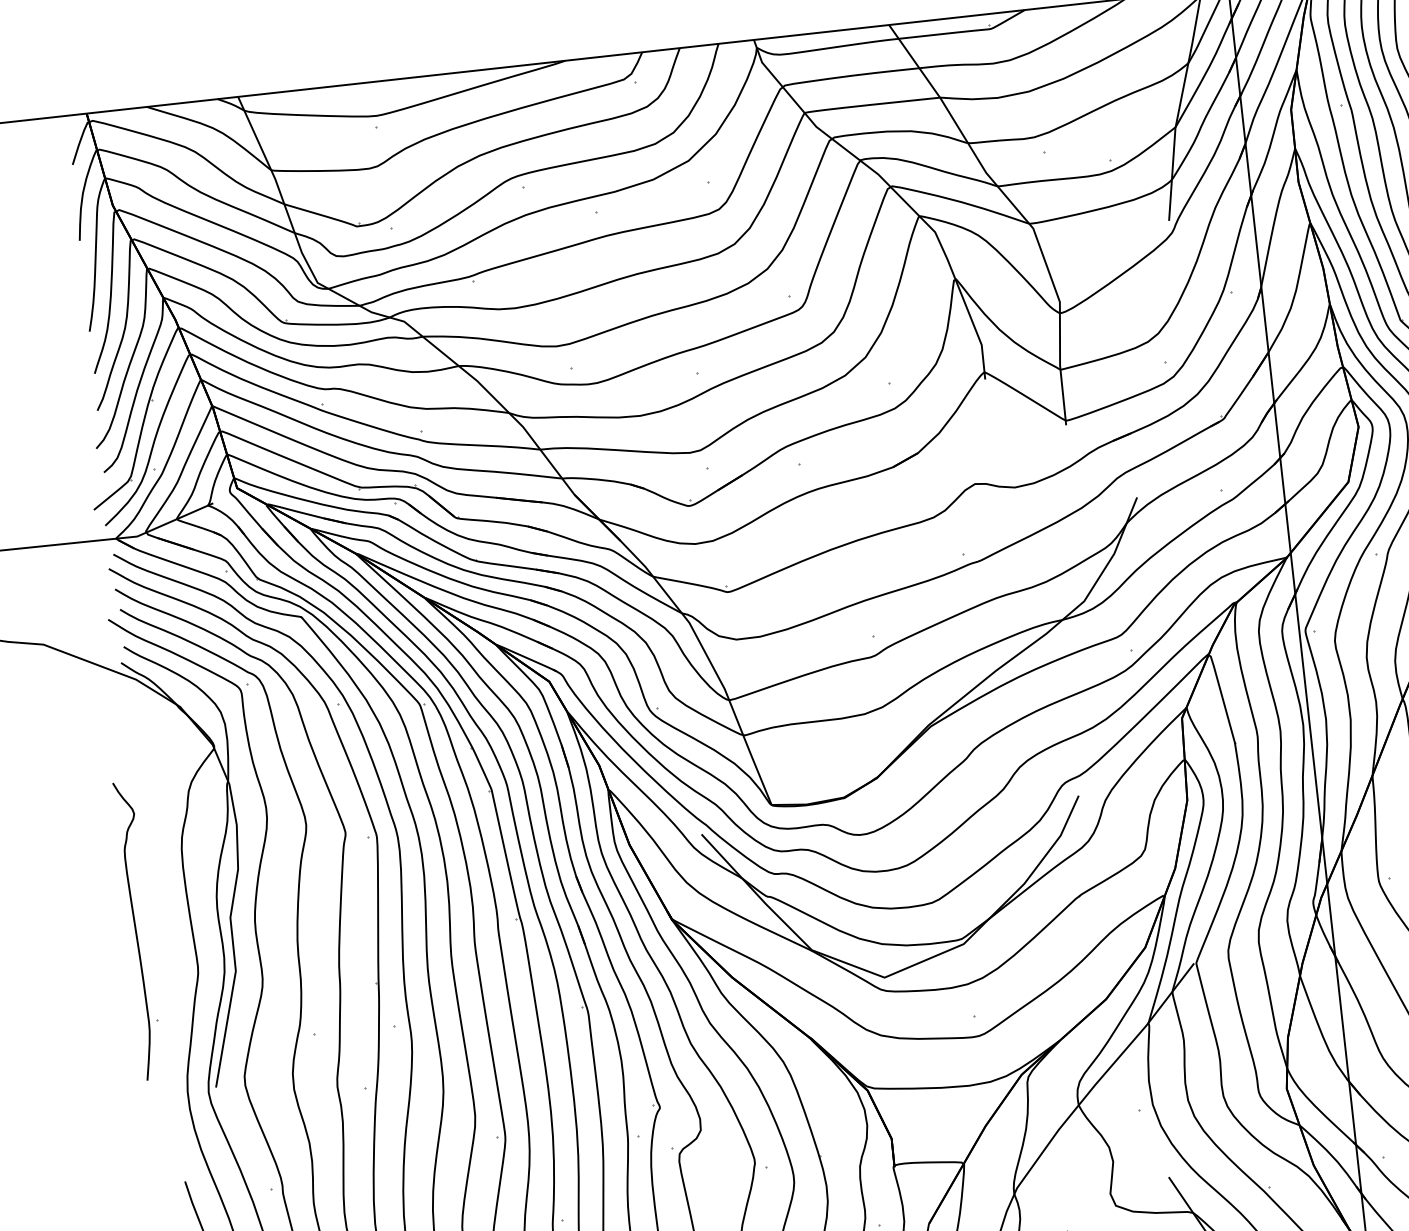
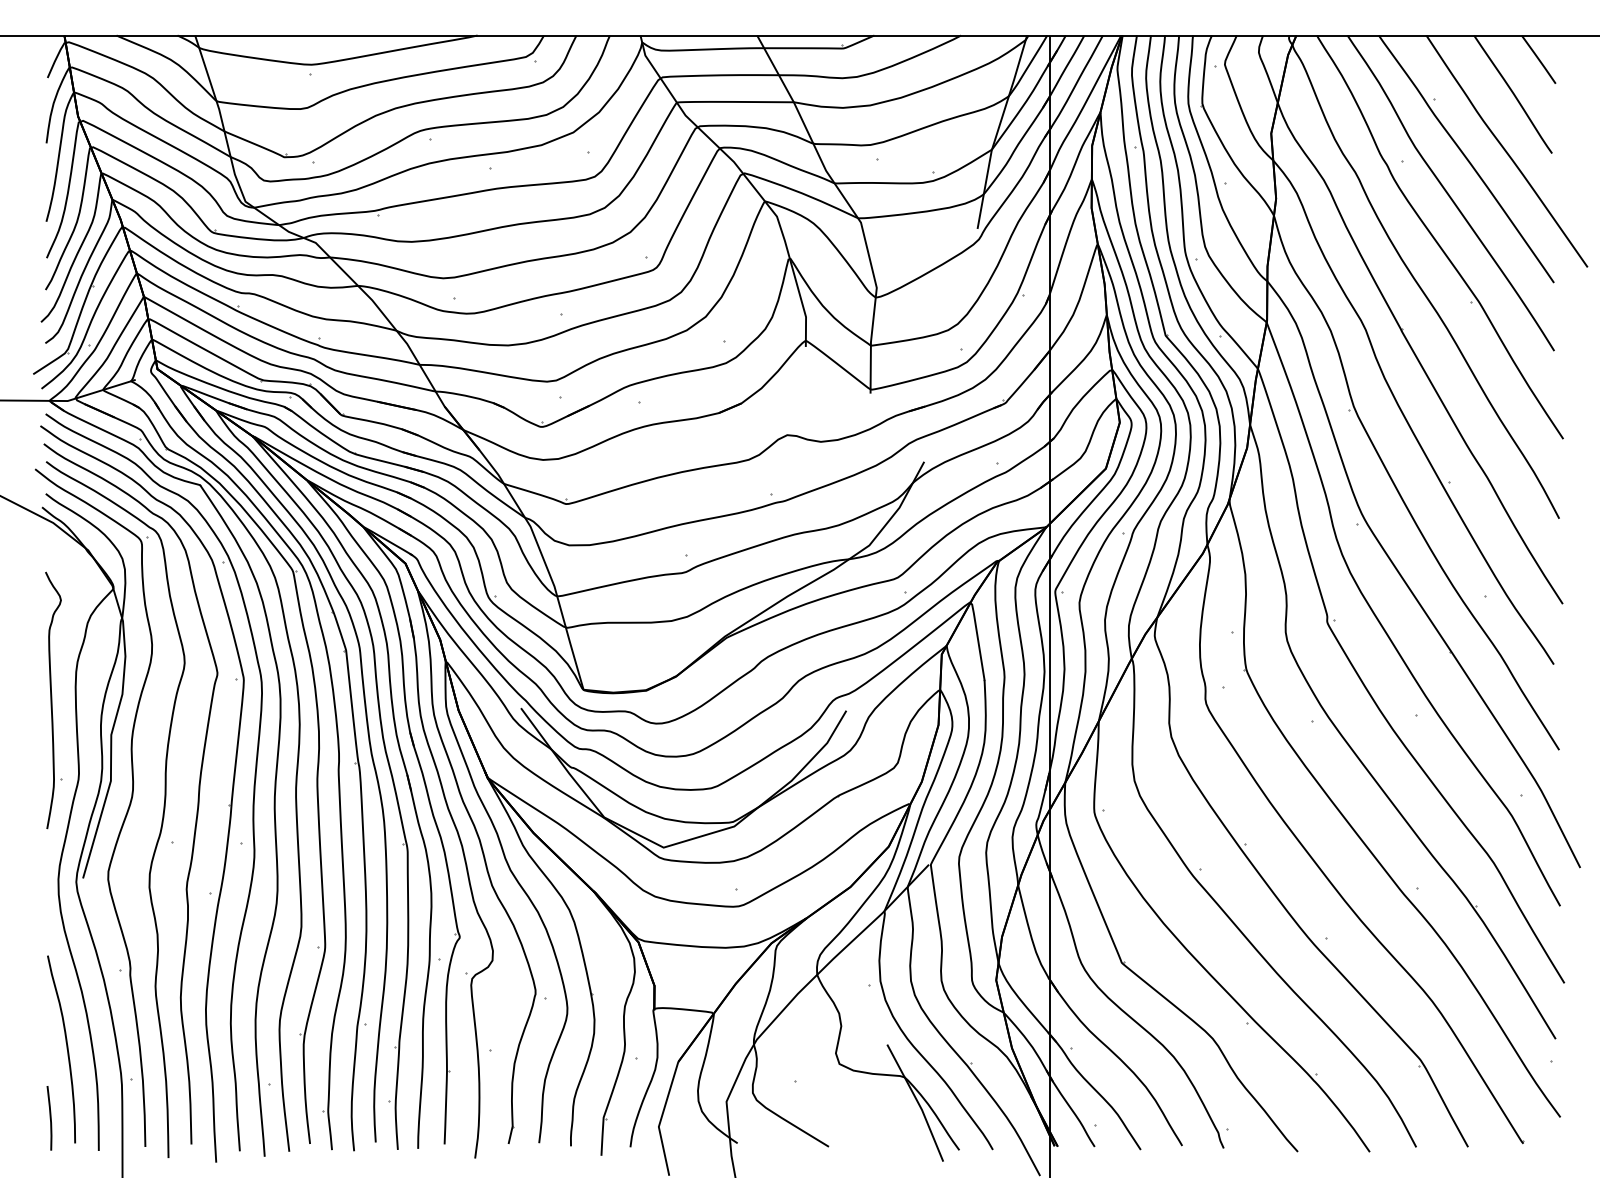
part: (138, 930) -> (53, 700), moved

